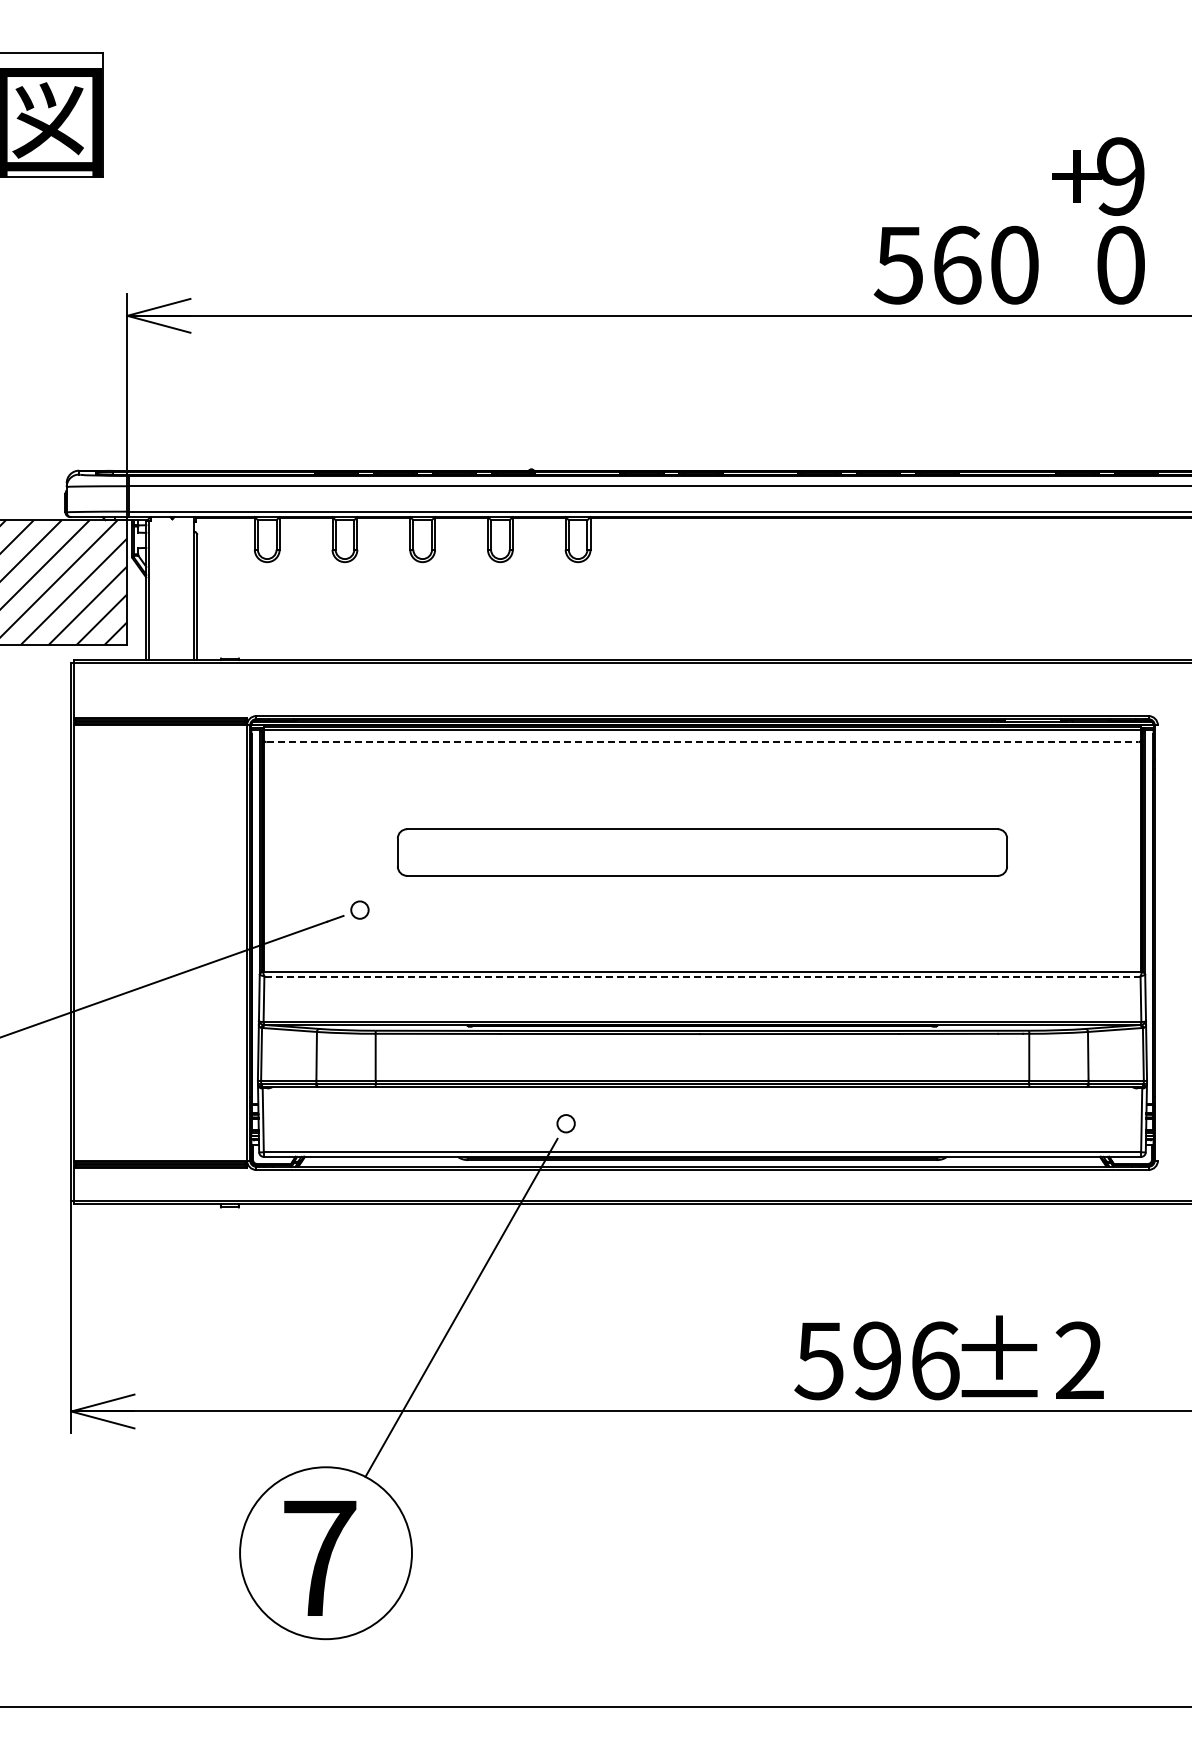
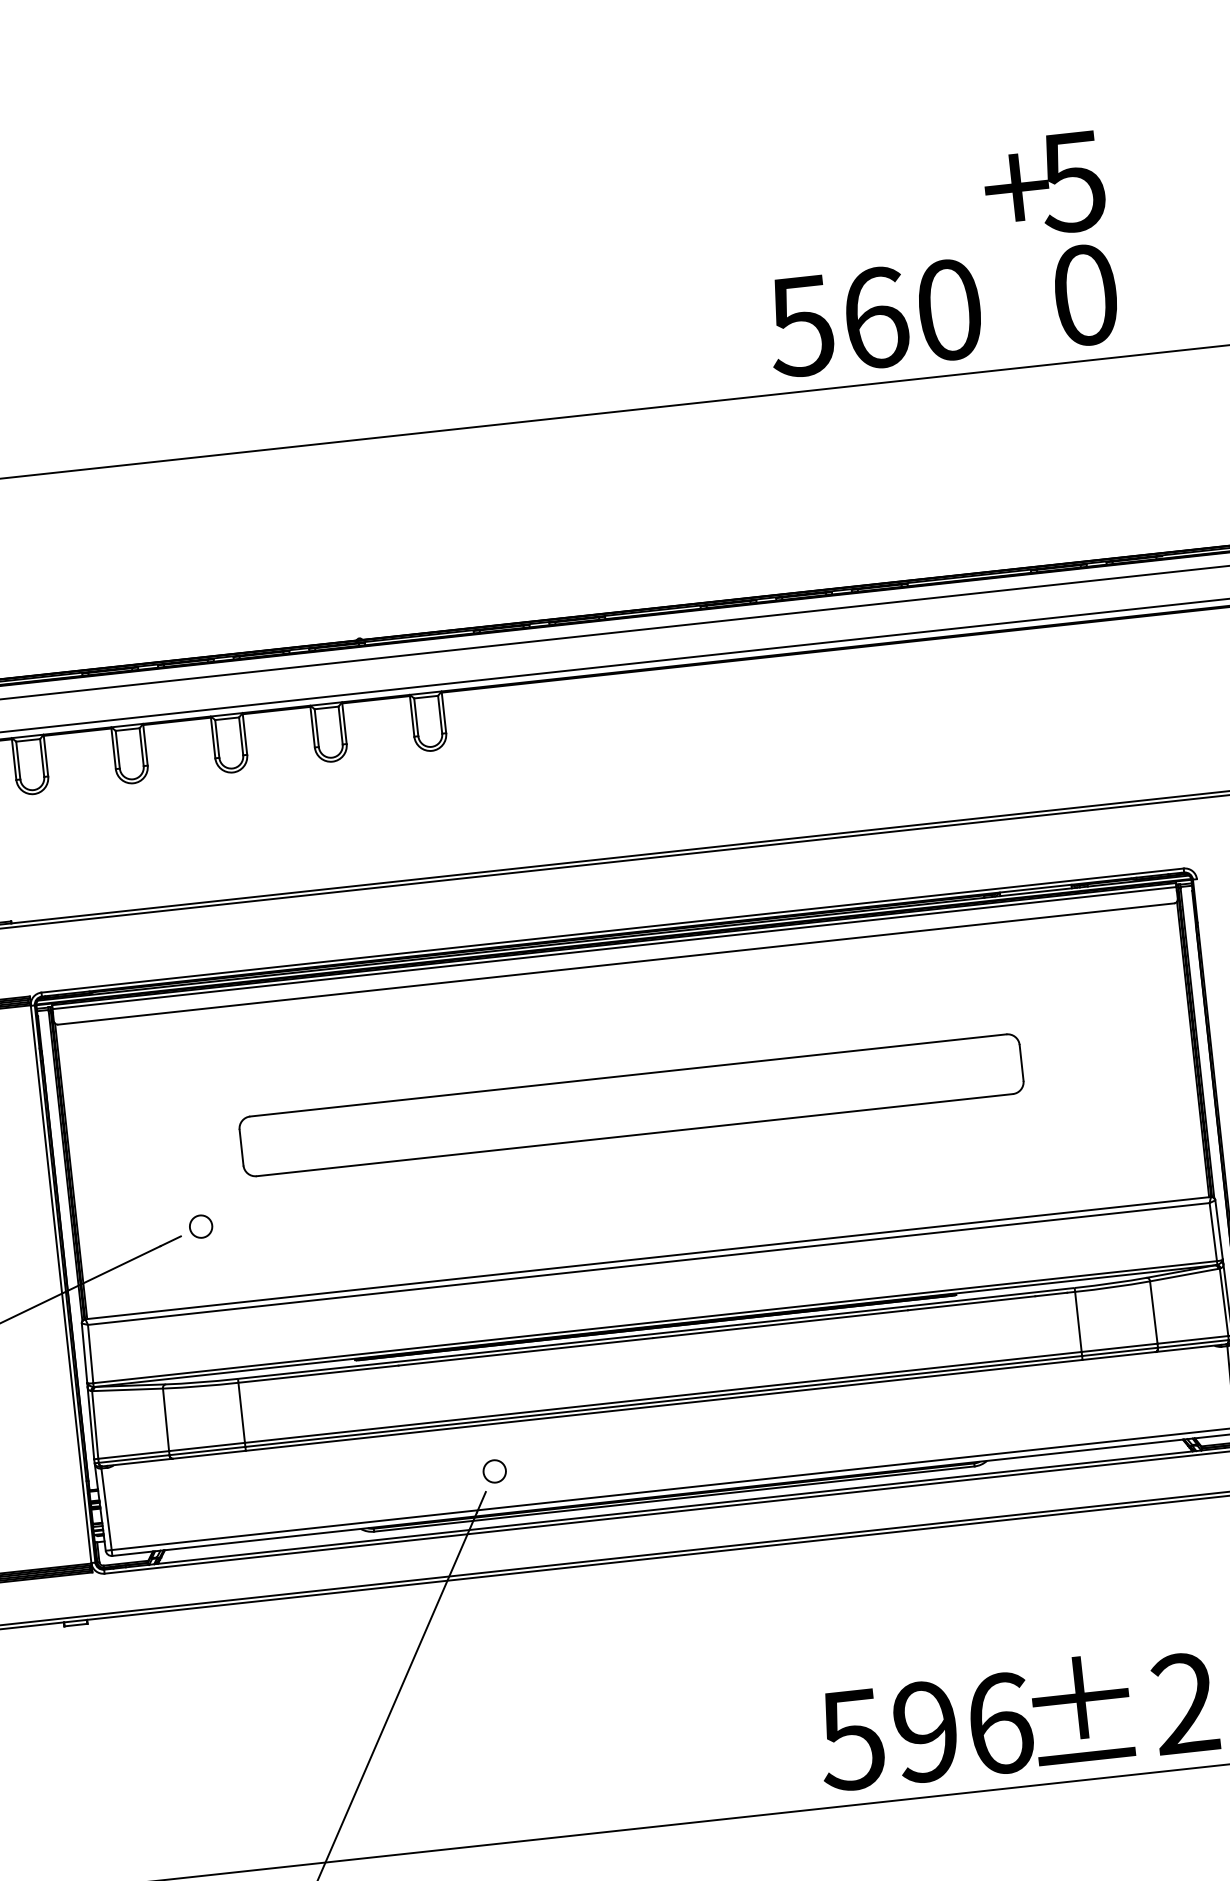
text: (1119, 176) -> (1071, 181), 9 -> 5
line: (702, 742) -> (616, 964), dashed -> solid
line: (701, 976) -> (647, 1264), dashed -> solid

